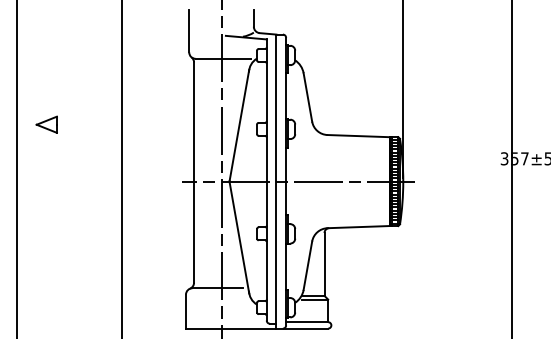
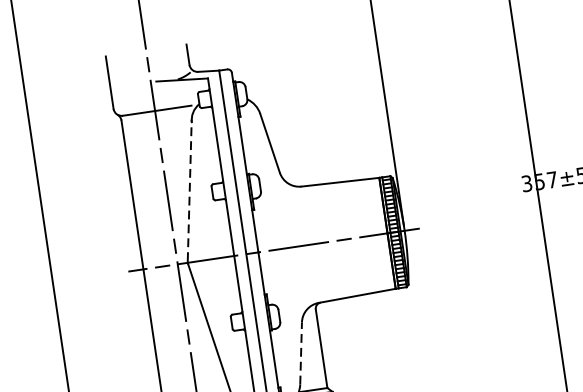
line: (239, 124) -> (189, 189), solid -> dashed
line: (307, 265) -> (300, 353), solid -> dashed

